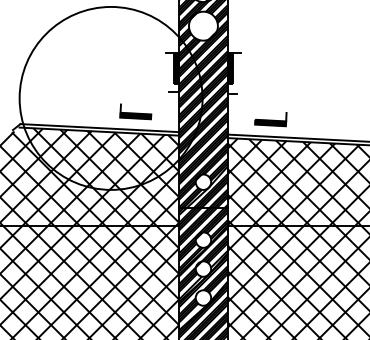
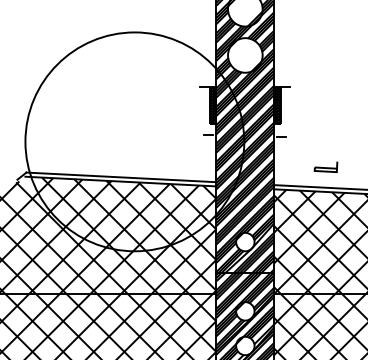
part: (135, 111) -> (164, 157), removed
part: (270, 119) -> (325, 167), size x0.6

